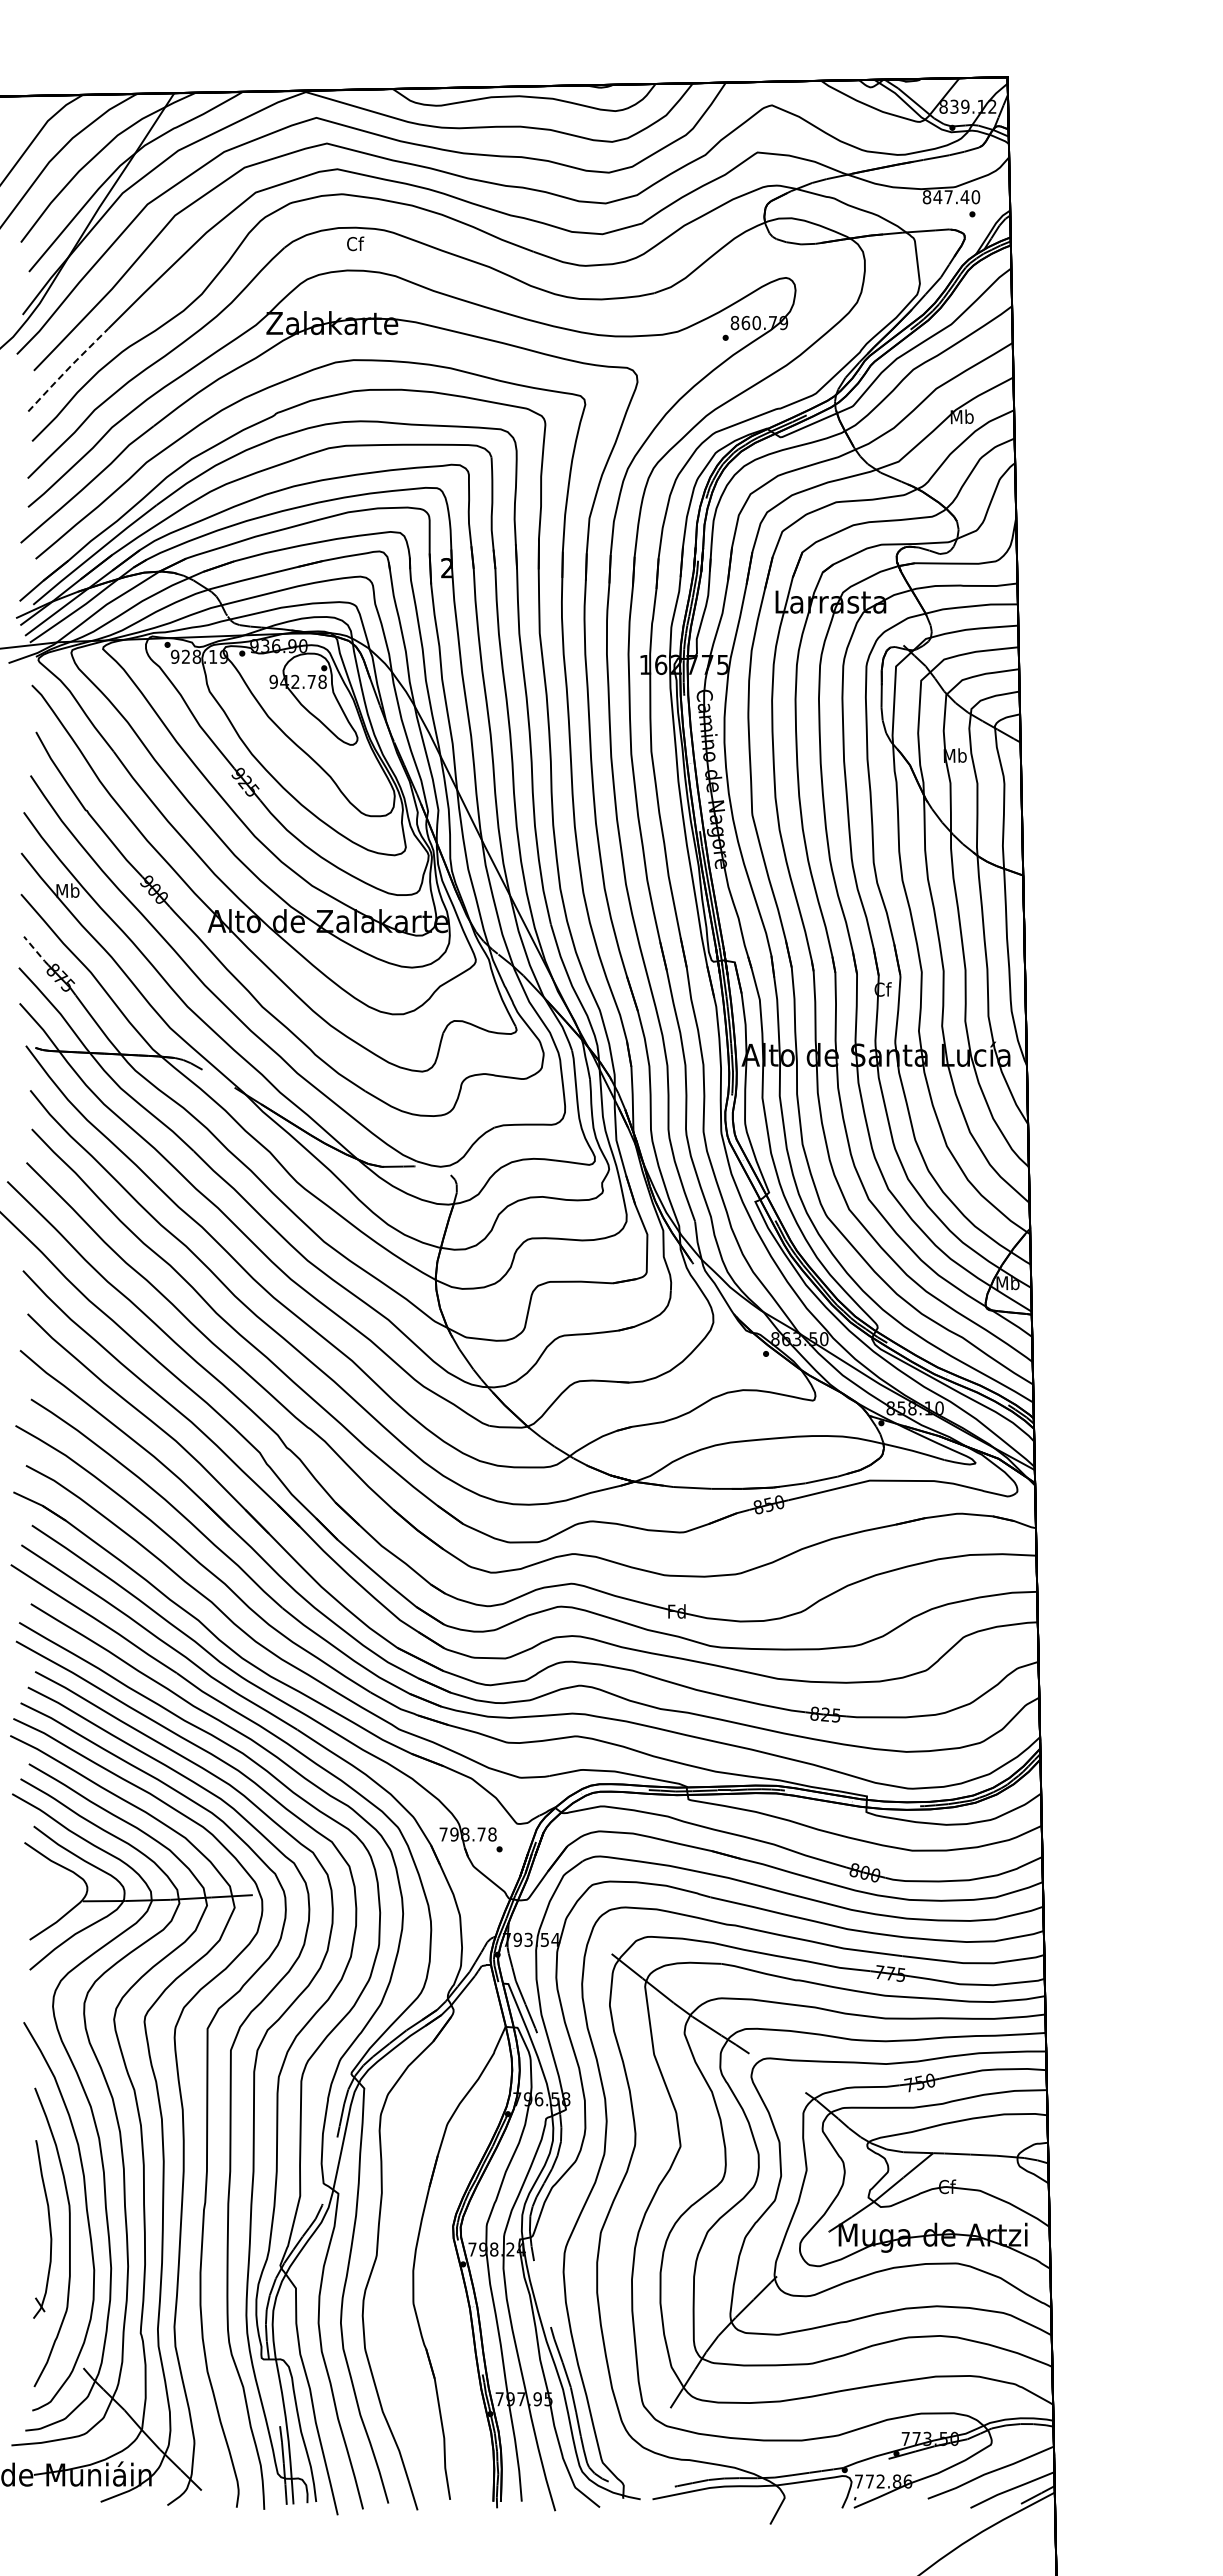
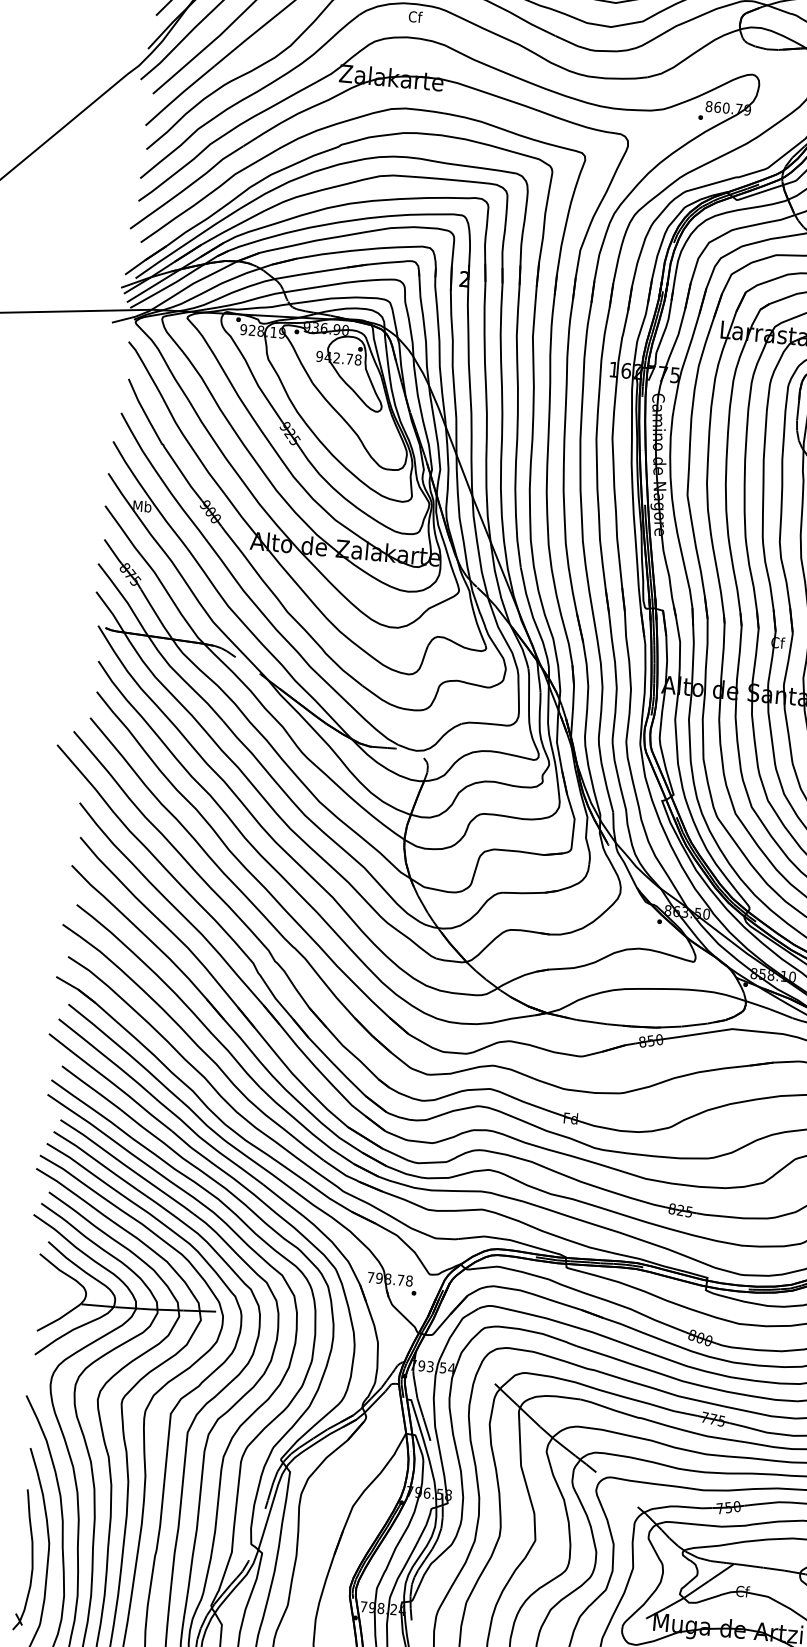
line: (67, 369) -> (179, 95), dashed -> solid
line: (36, 951) -> (113, 552), dashed -> solid

